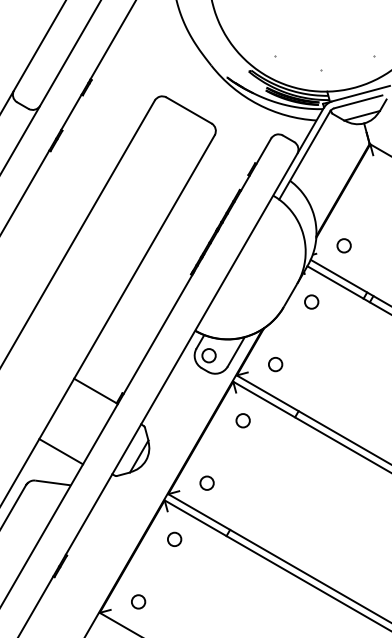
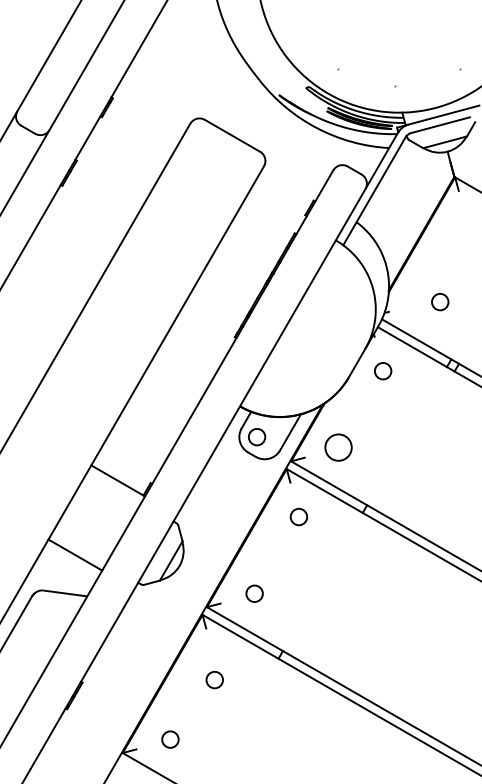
circle: (343, 245) -> (439, 301), moved
circle: (275, 364) -> (338, 447), size x1.6
circle: (174, 538) -> (214, 678), moved

